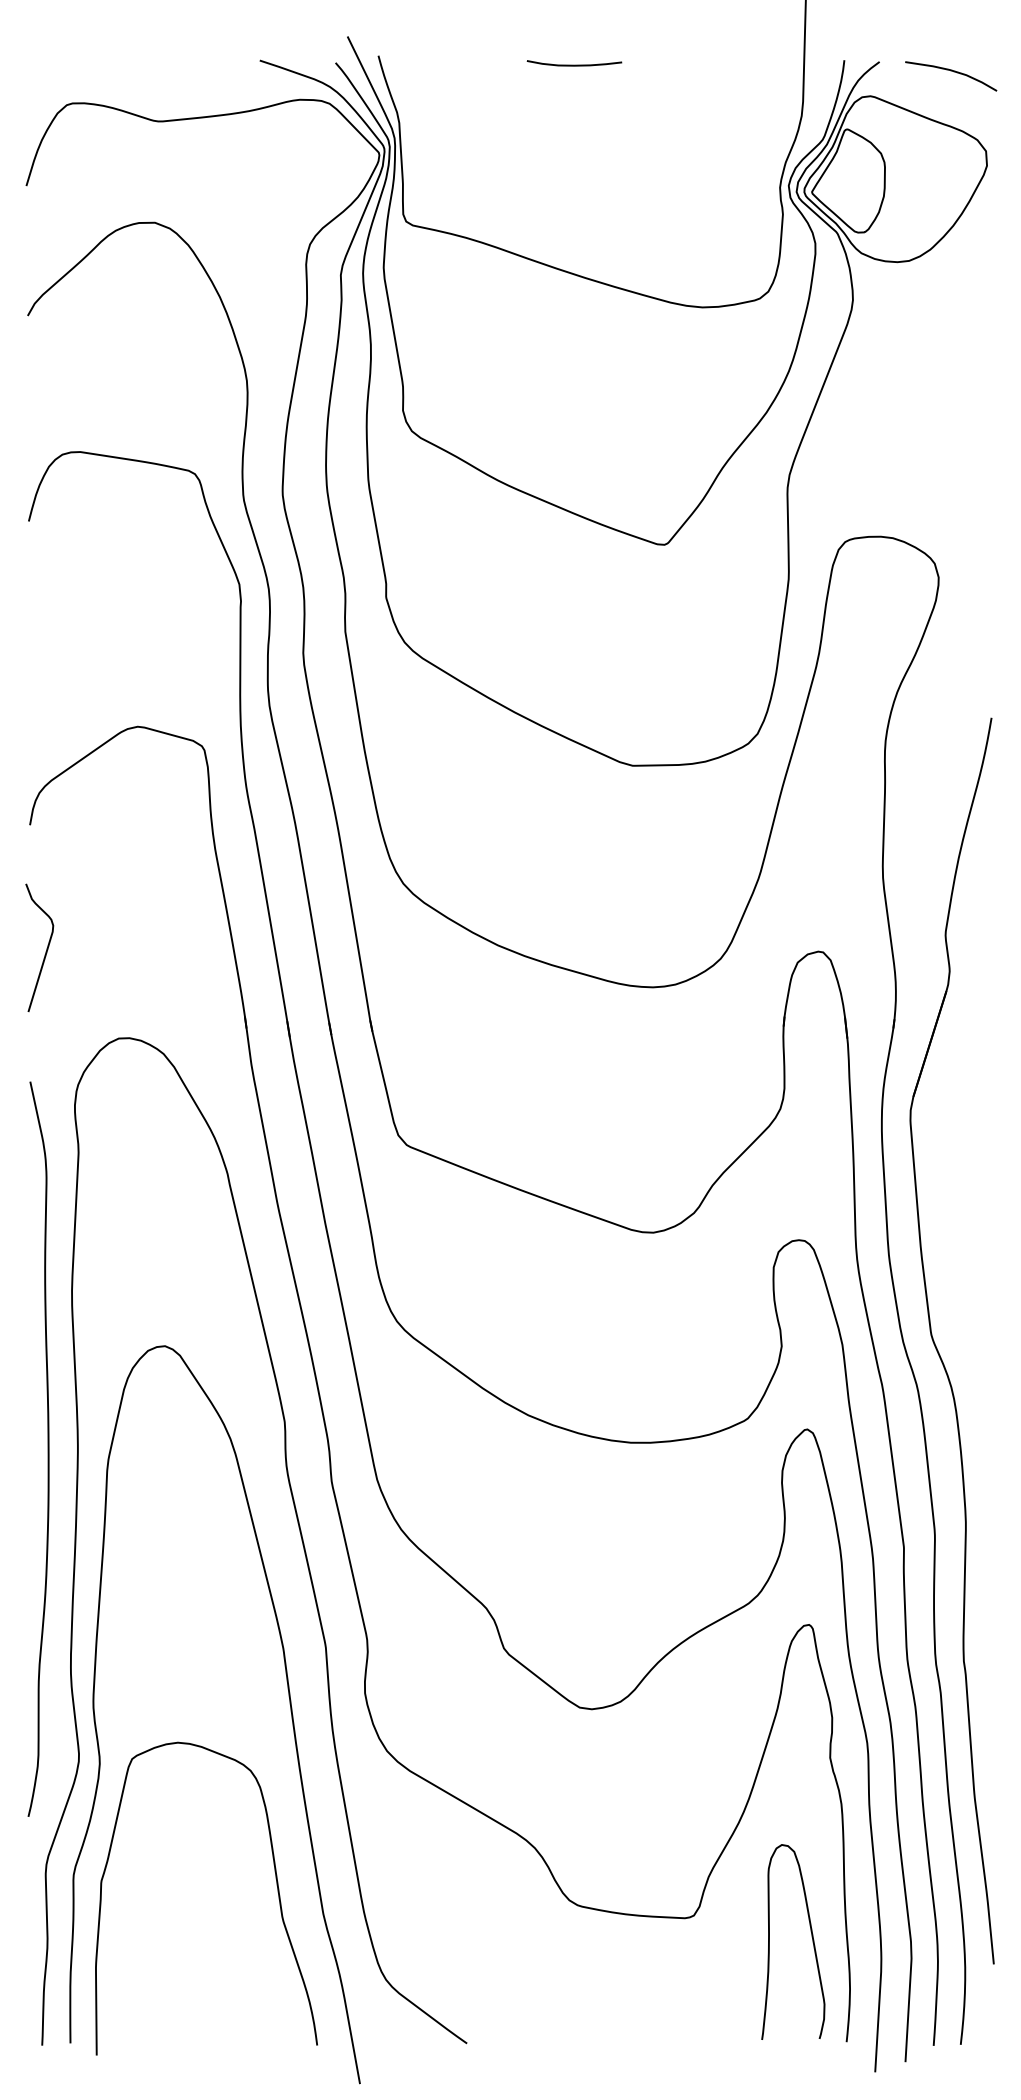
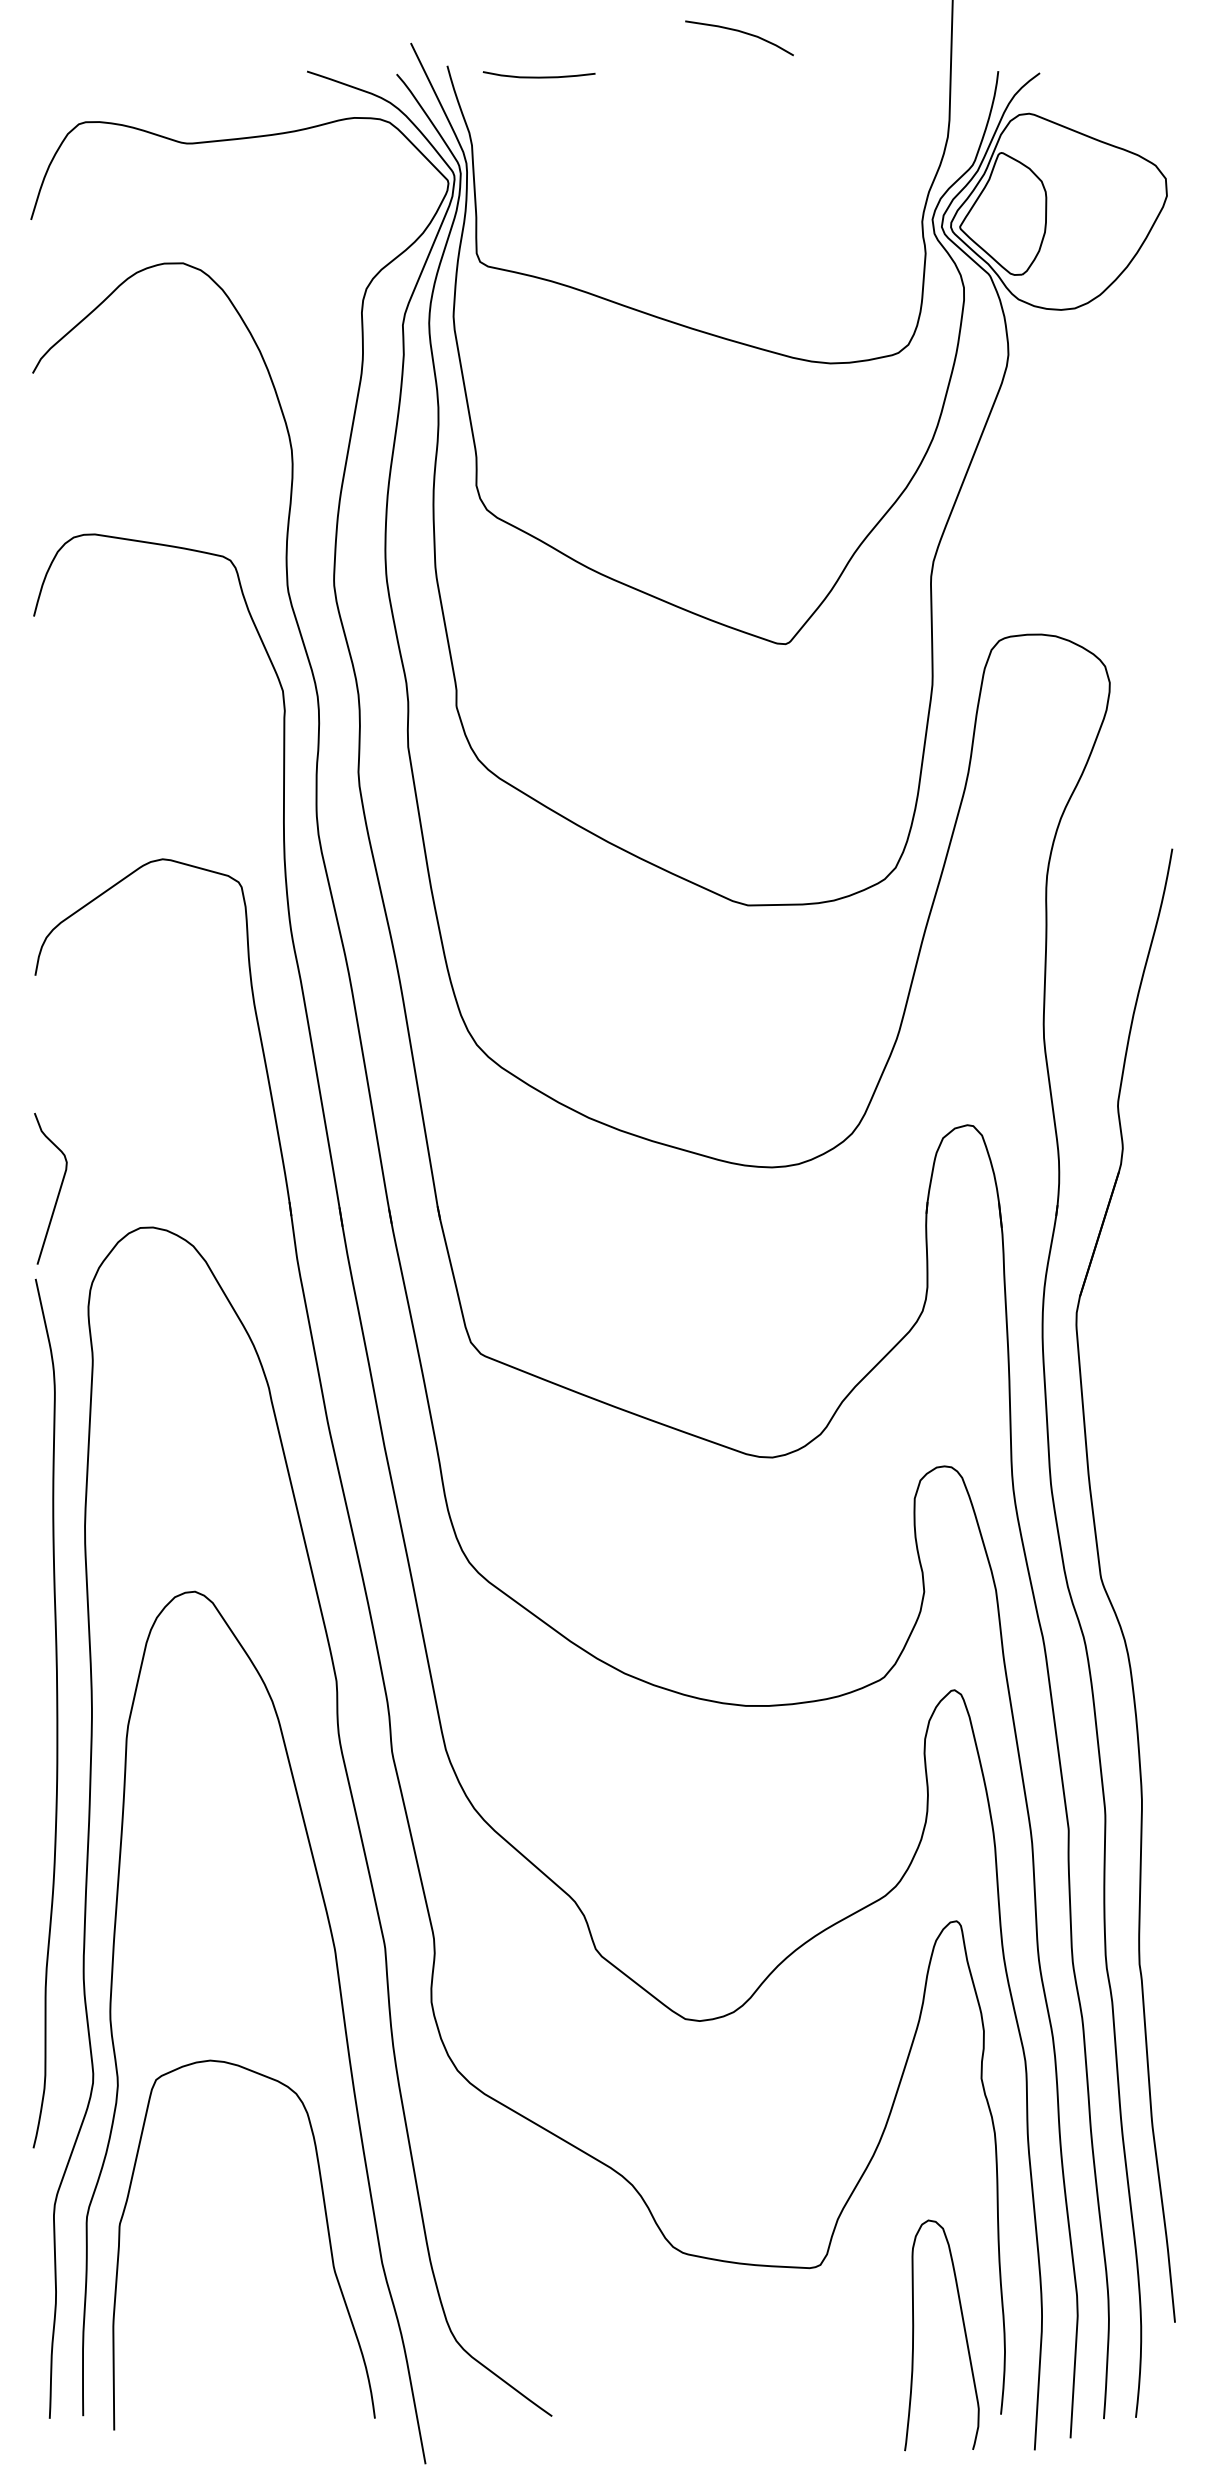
curve: (573, 64) -> (538, 76), moved
curve: (951, 71) -> (739, 32), moved
curve: (46, 950) -> (58, 1191), moved
curve: (812, 1941) -> (964, 2334), moved

